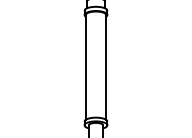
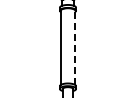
line: (106, 66) -> (75, 47), solid -> dashed

